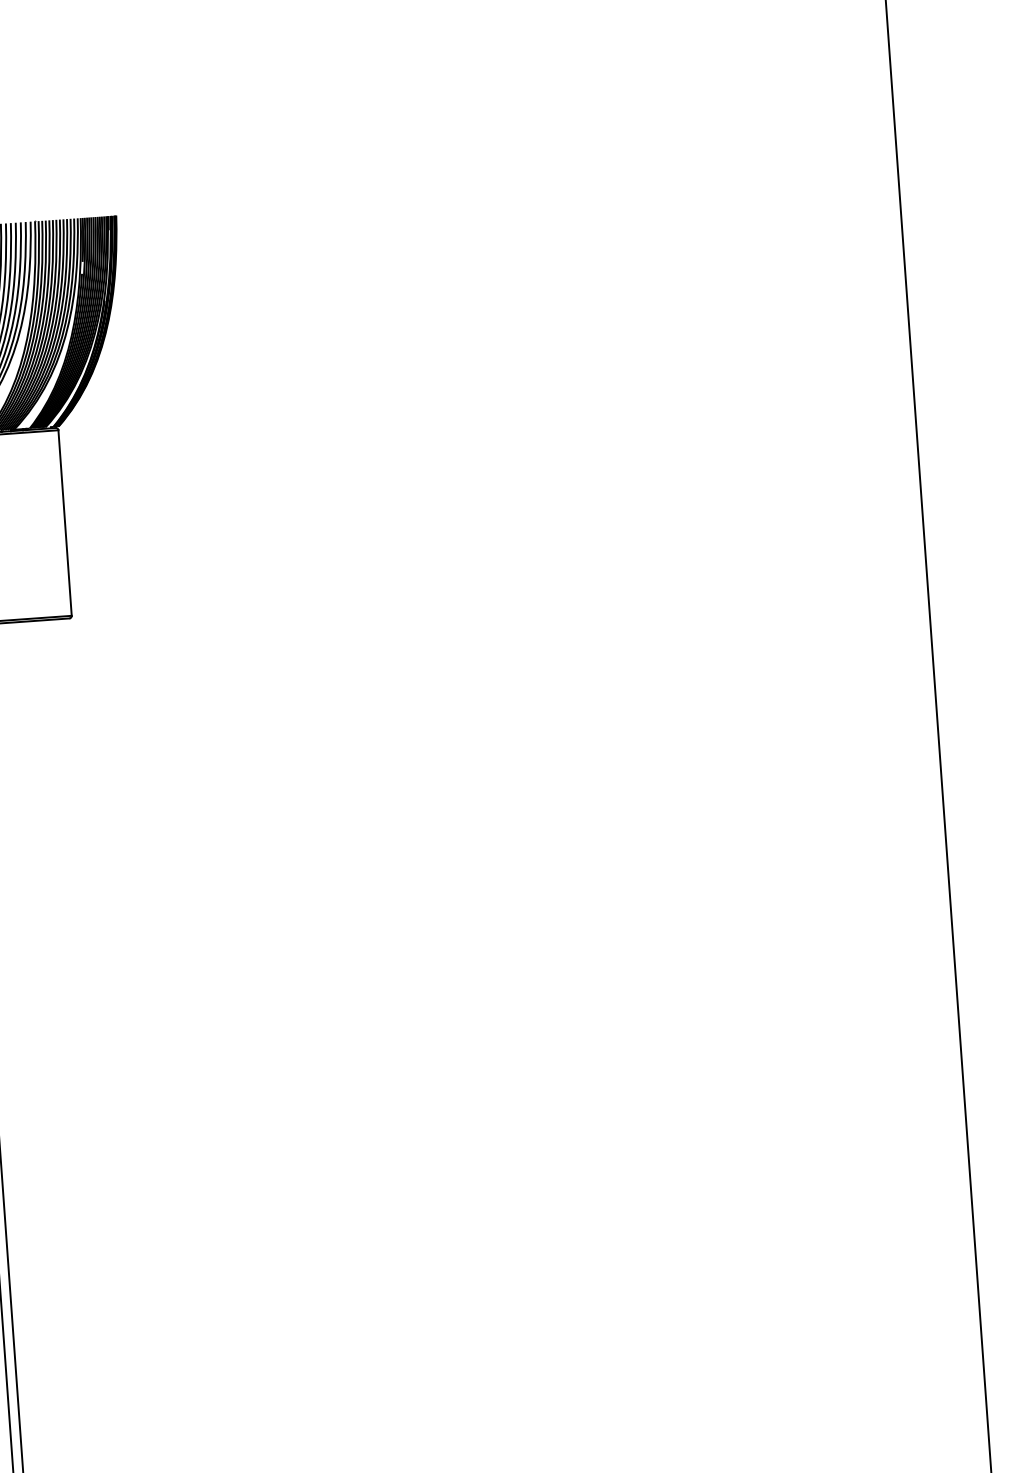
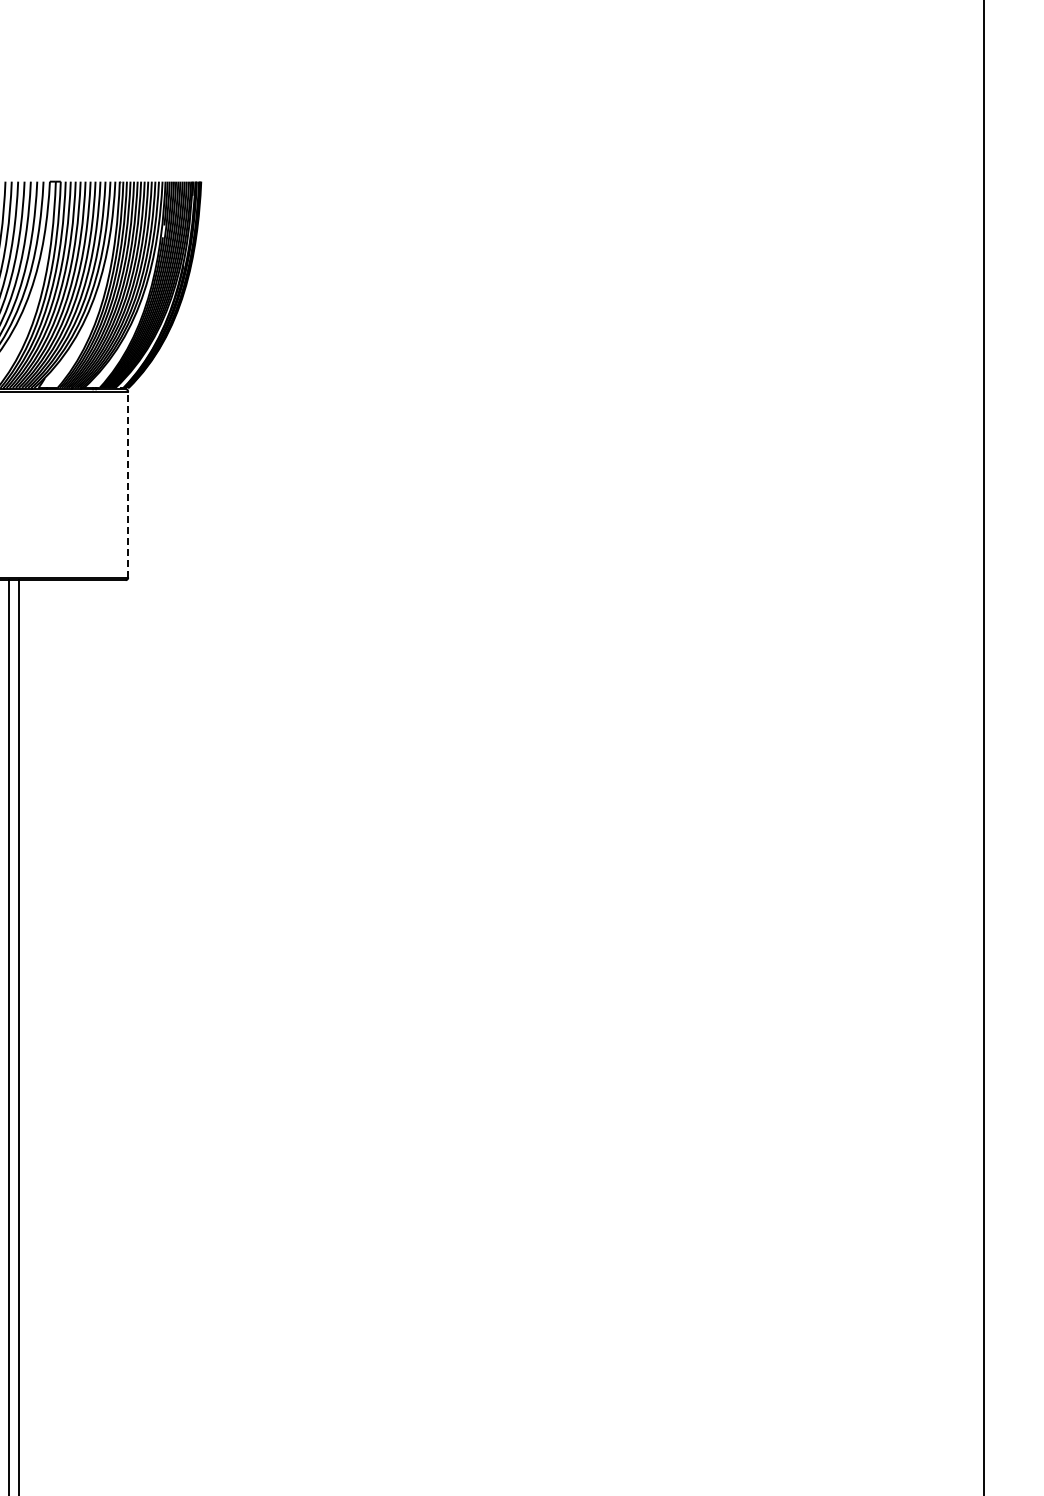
line: (65, 522) -> (128, 484), solid -> dashed

